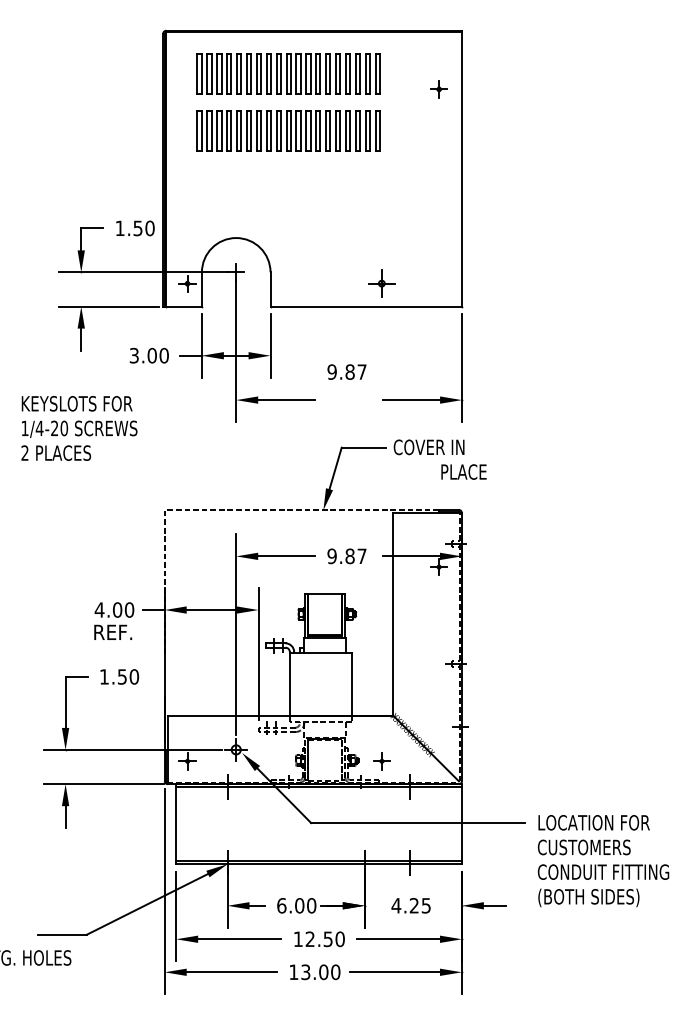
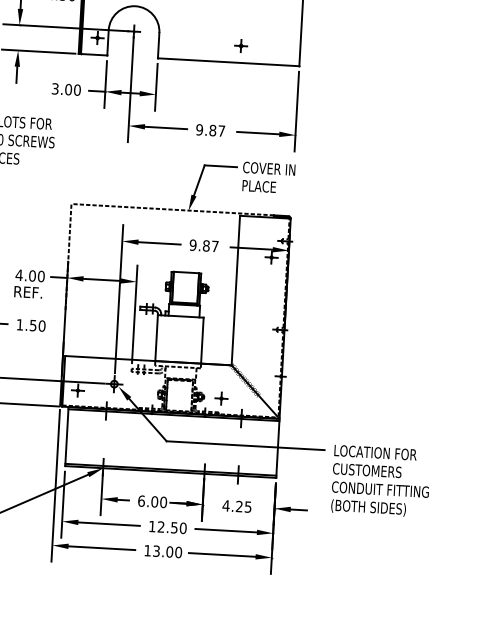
part: (381, 283) -> (240, 45), size x0.62
text: (346, 371) -> (210, 130), moved
text: (463, 471) -> (258, 186), moved

